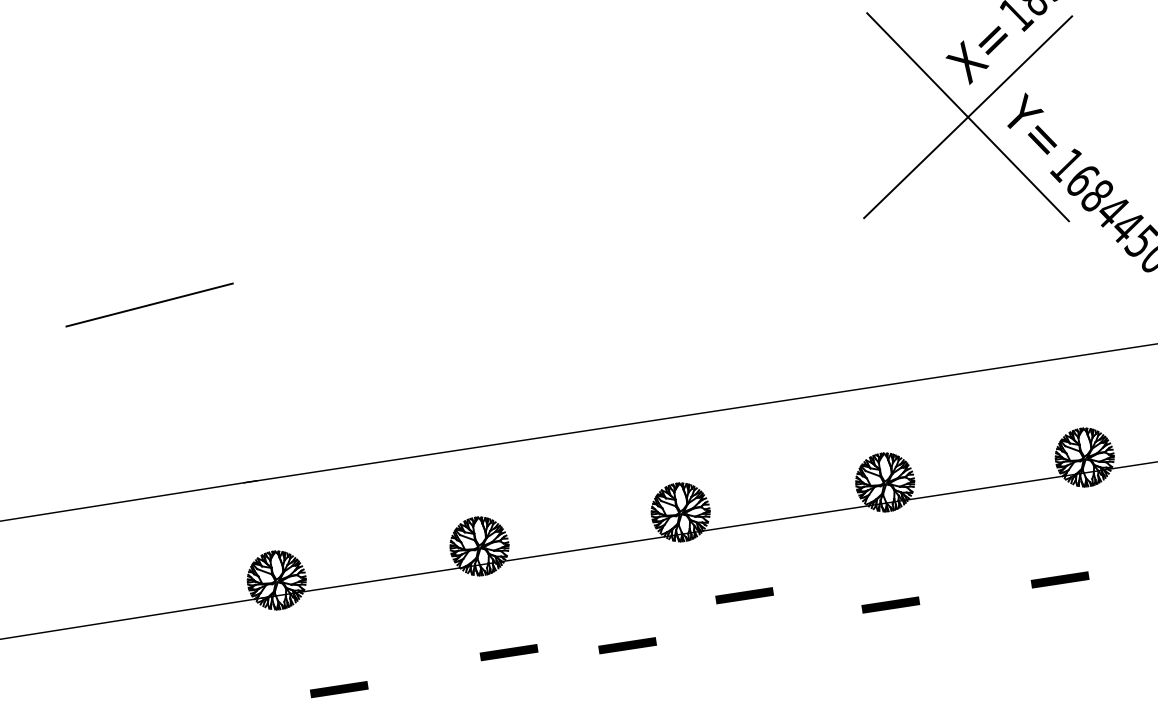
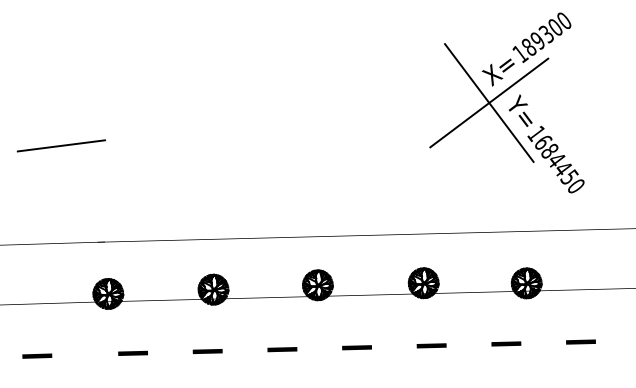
part: (743, 595) -> (356, 347), moved
part: (890, 604) -> (431, 345), moved
part: (508, 652) -> (207, 351), moved

